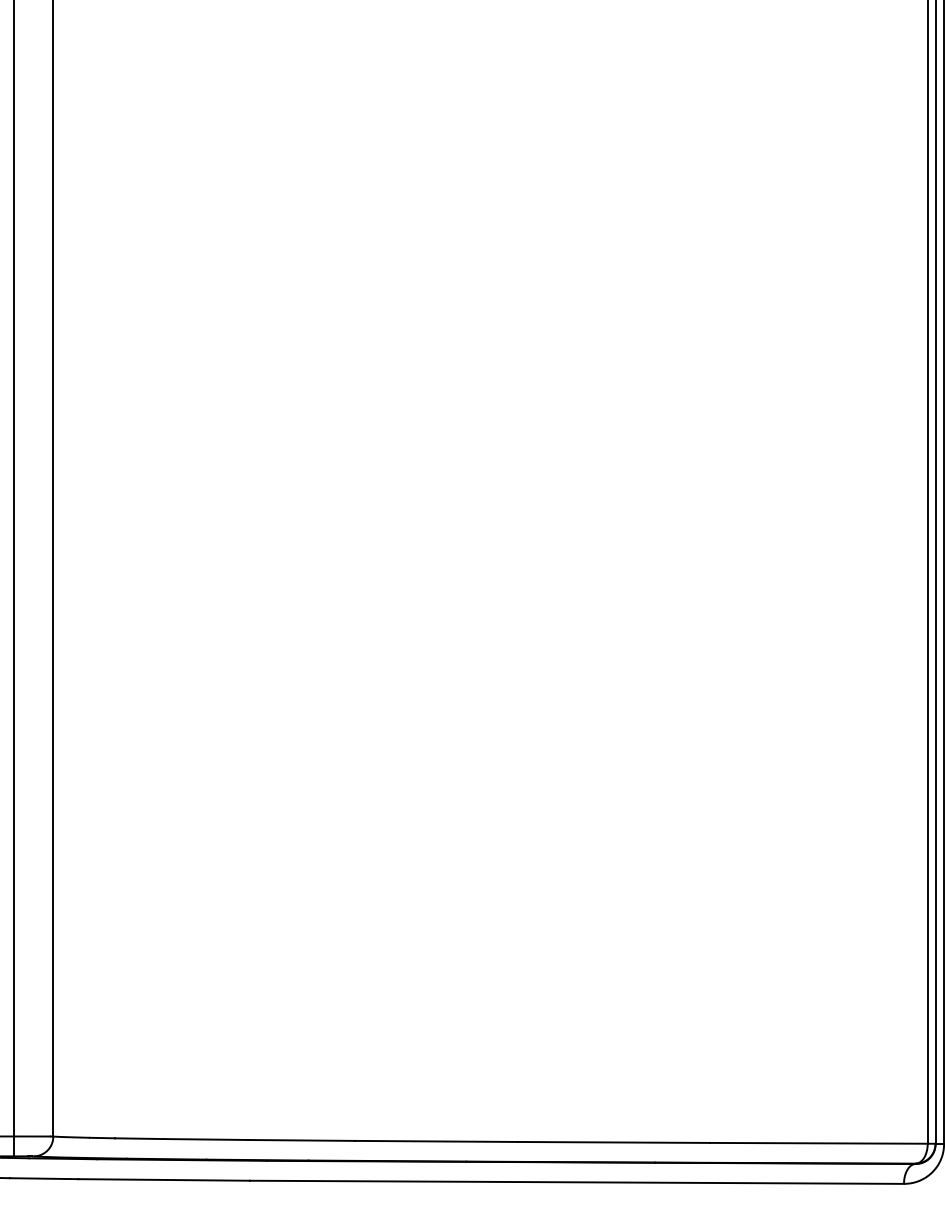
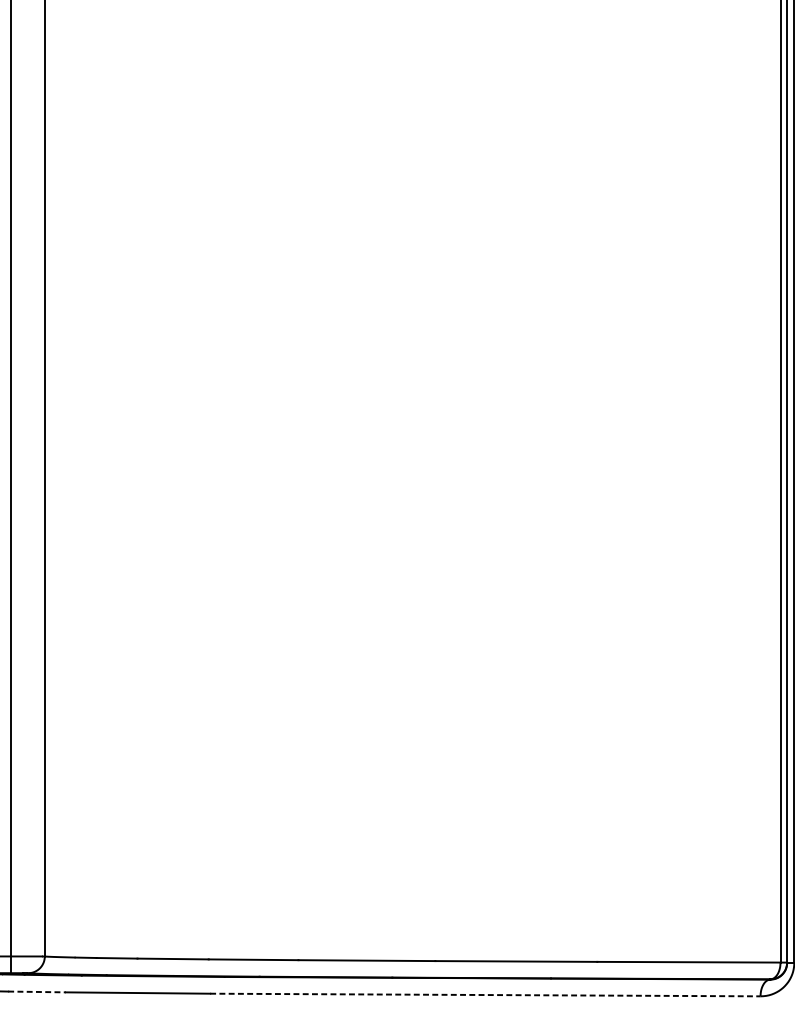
line: (44, 1178) -> (37, 991), solid -> dashed
line: (577, 1182) -> (485, 995), solid -> dashed

